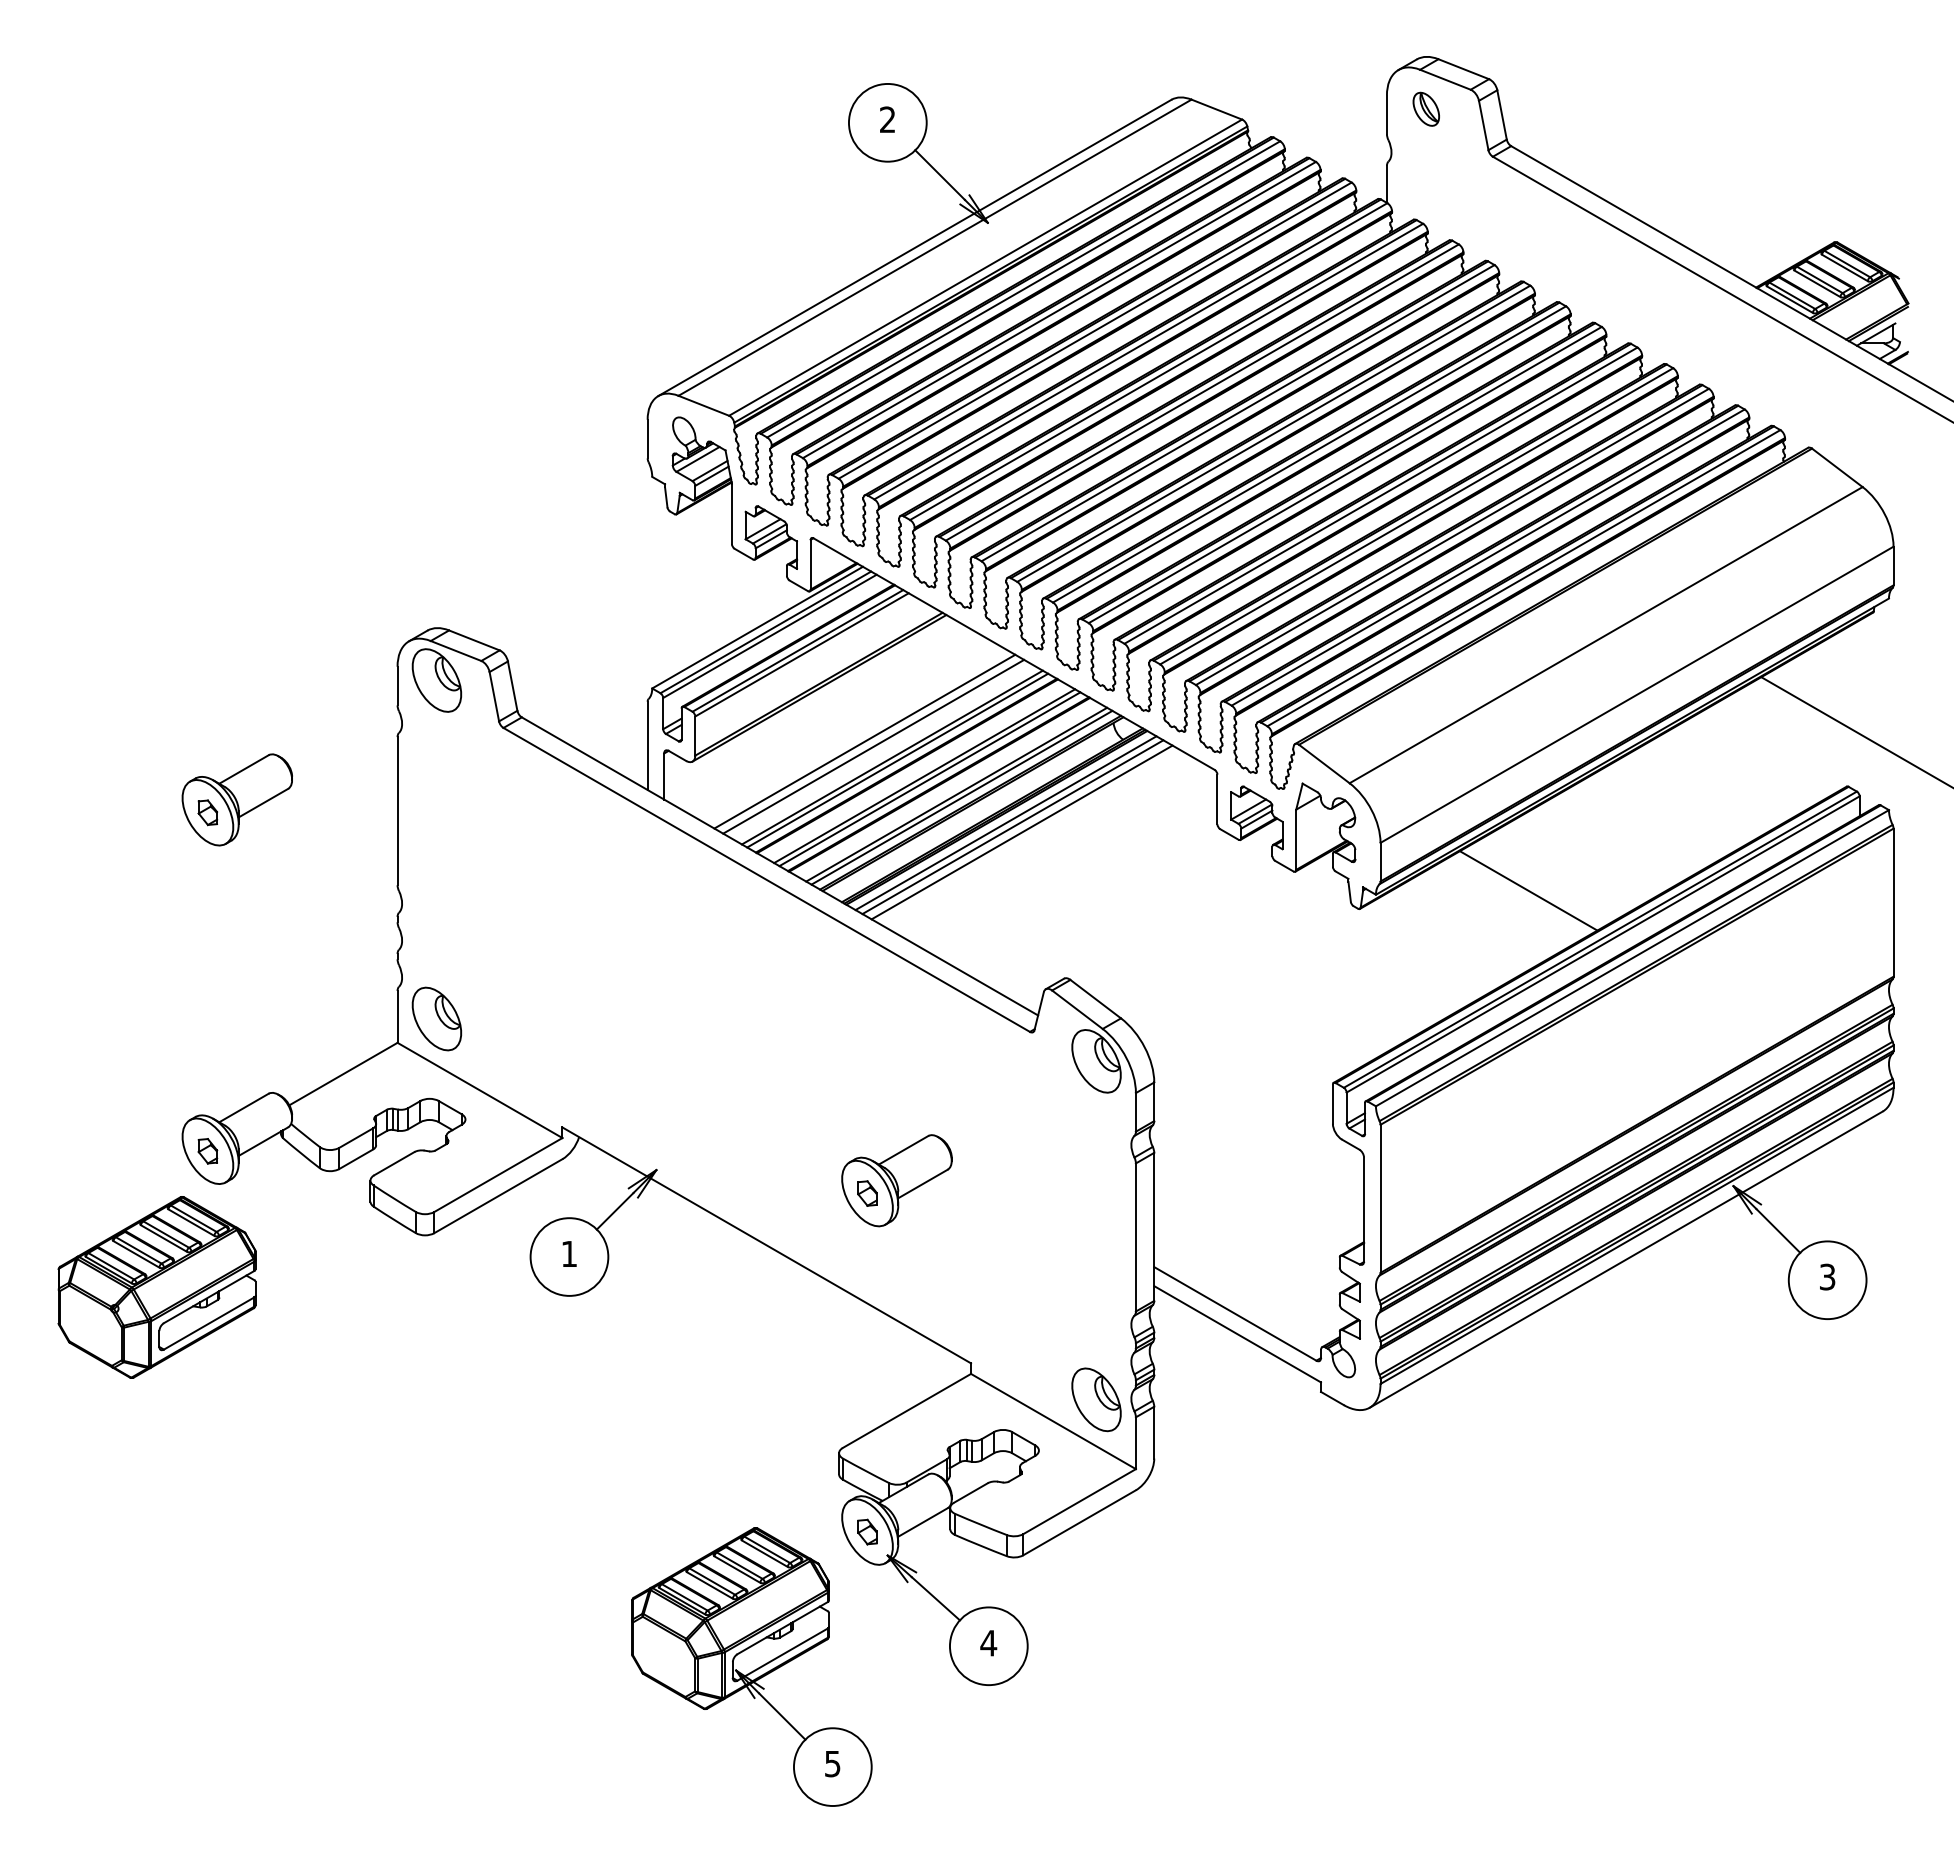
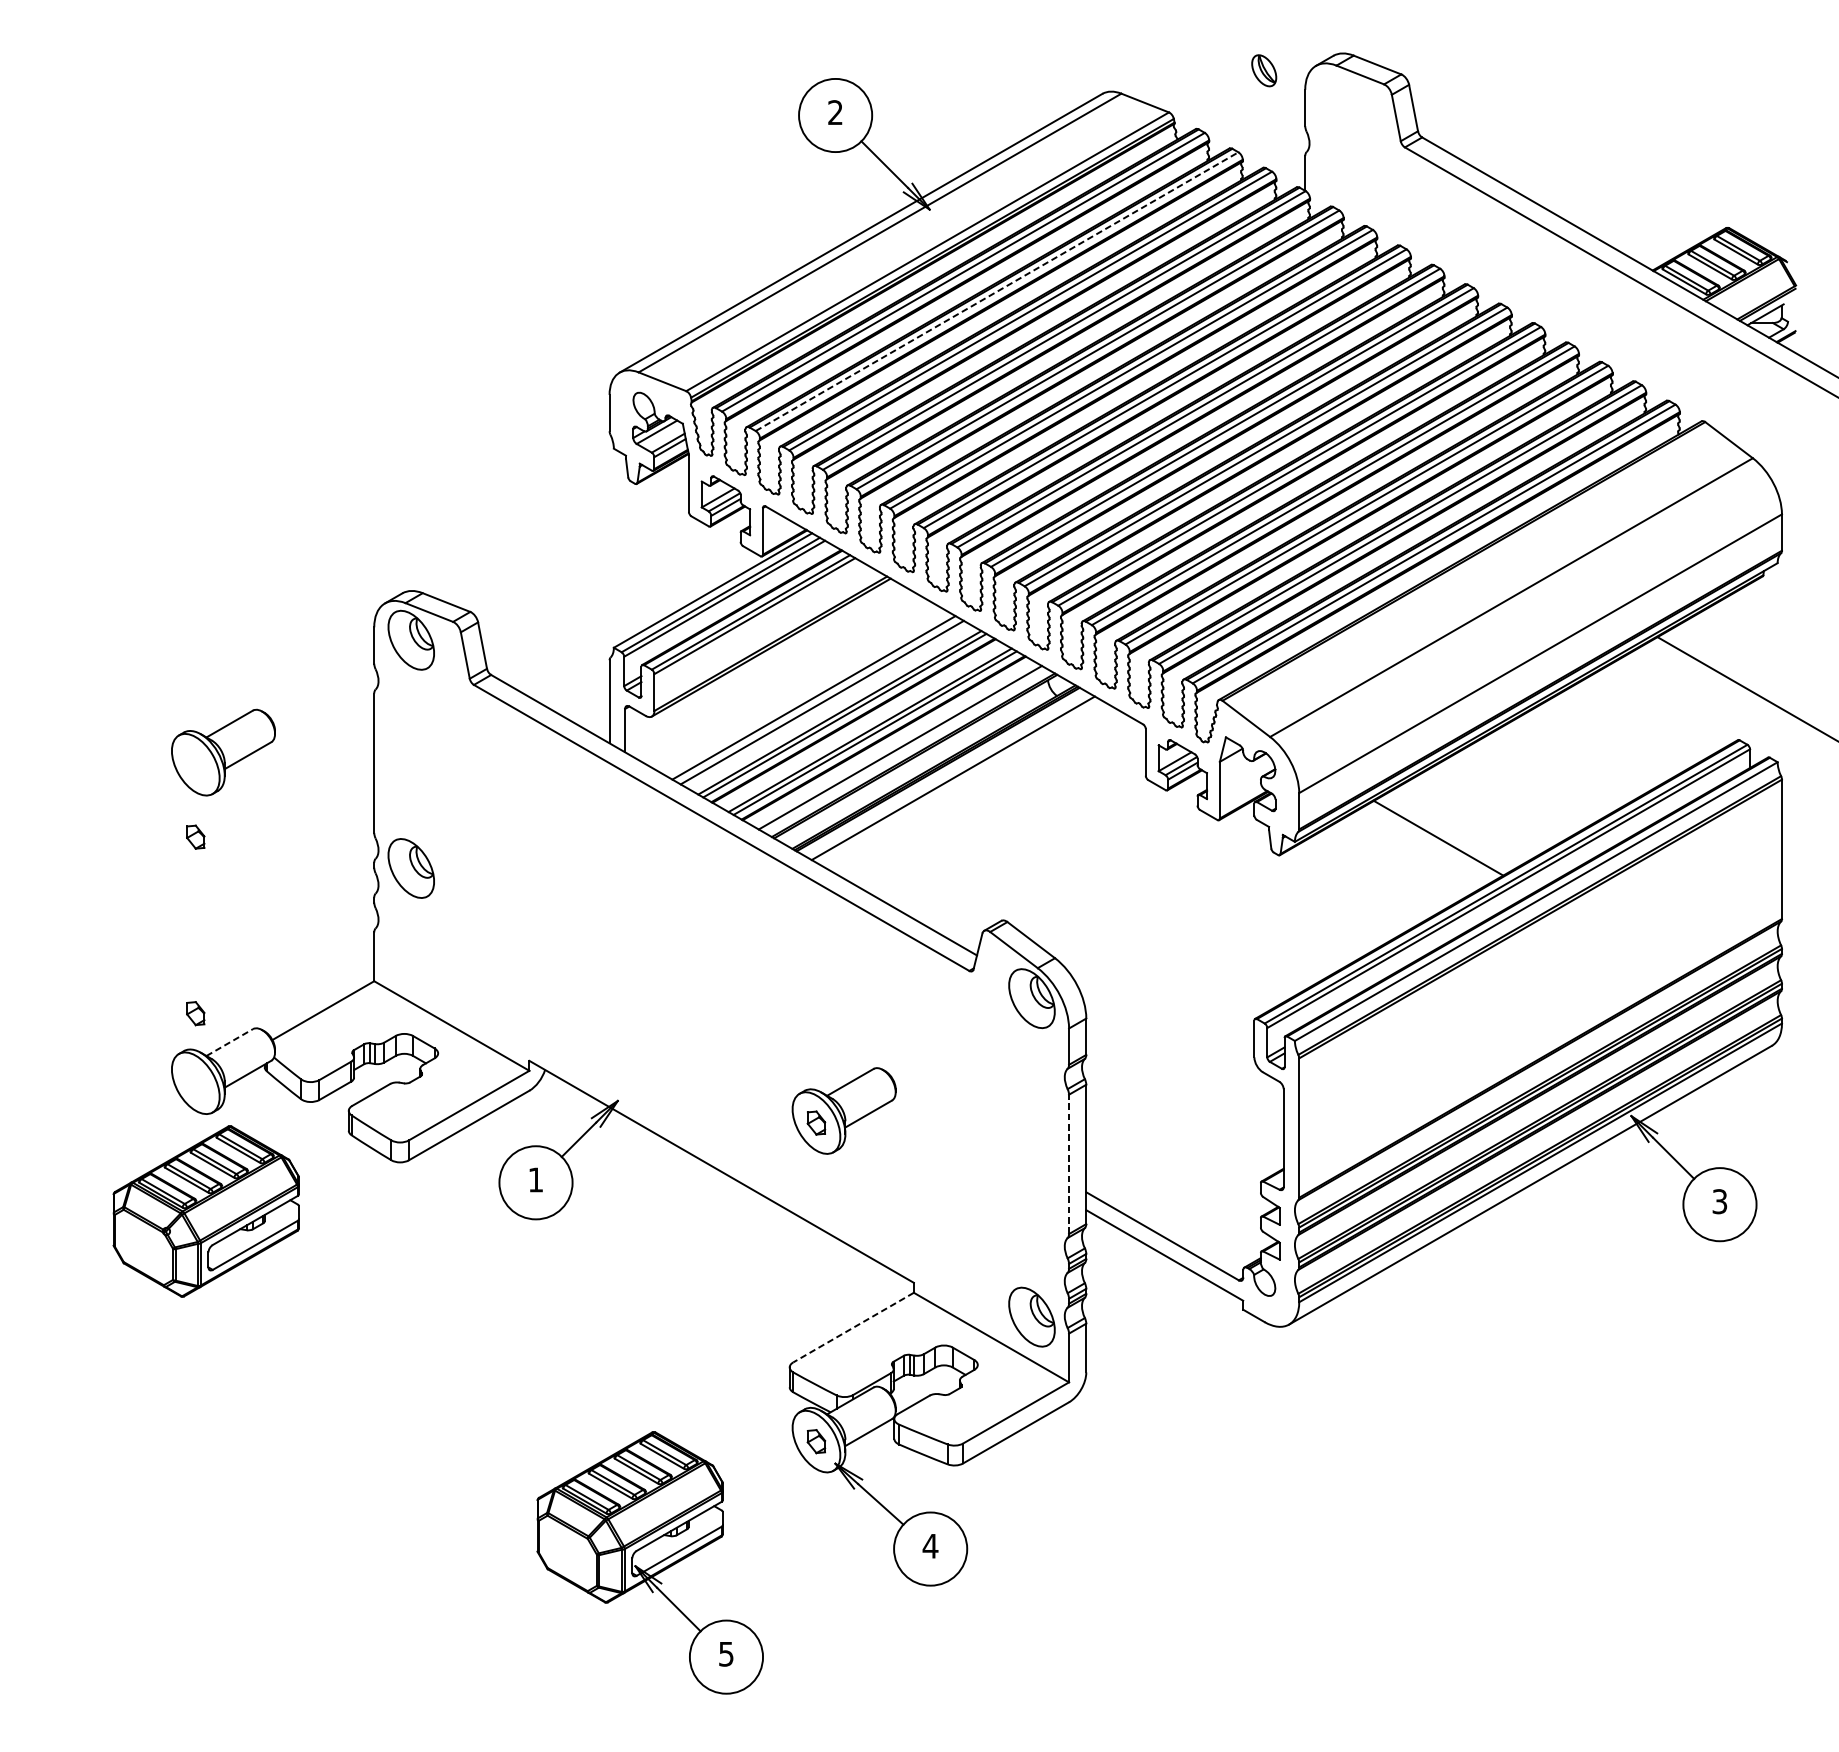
part: (1425, 108) -> (1263, 70), moved
line: (1059, 309) -> (997, 291), solid -> dashed
line: (961, 797) -> (904, 750), removed
part: (207, 812) -> (195, 836), moved
line: (1005, 823) -> (946, 774), removed
line: (1021, 832) -> (961, 783), removed
part: (436, 1018) -> (410, 868), moved
line: (243, 1108) -> (229, 1043), solid -> dashed
part: (207, 1151) -> (195, 1013), moved
line: (1135, 1236) -> (1068, 1163), solid -> dashed
part: (156, 1287) -> (205, 1211), moved
line: (906, 1410) -> (853, 1327), solid -> dashed
part: (751, 1666) -> (649, 1562), moved

